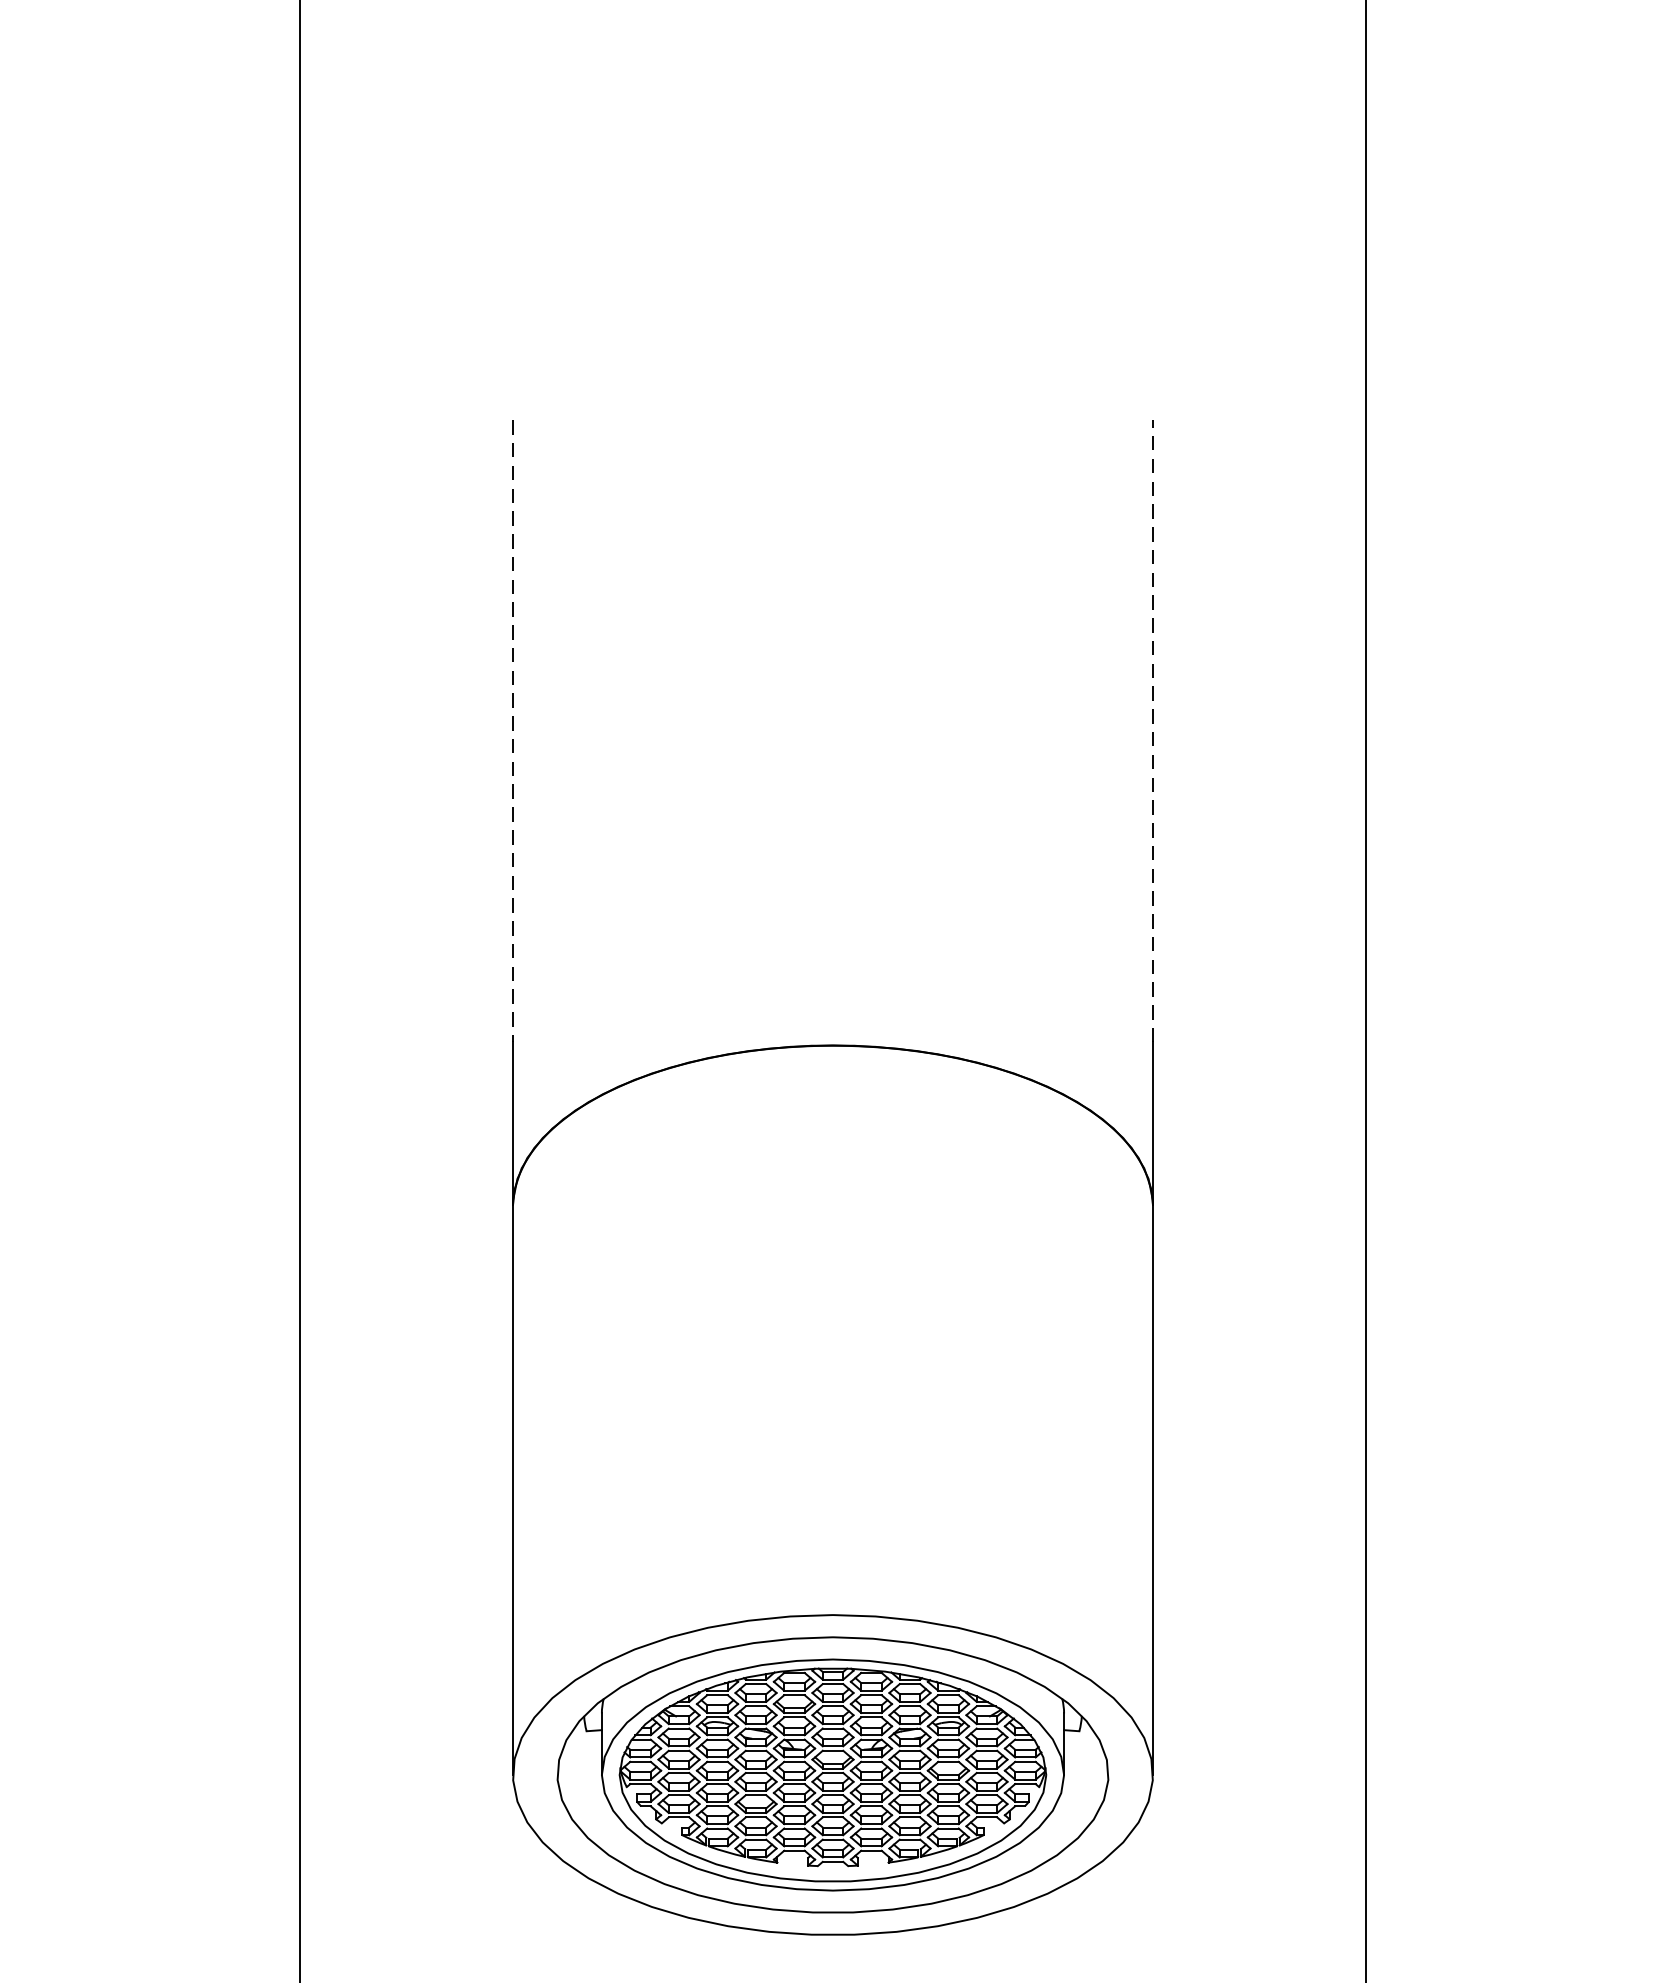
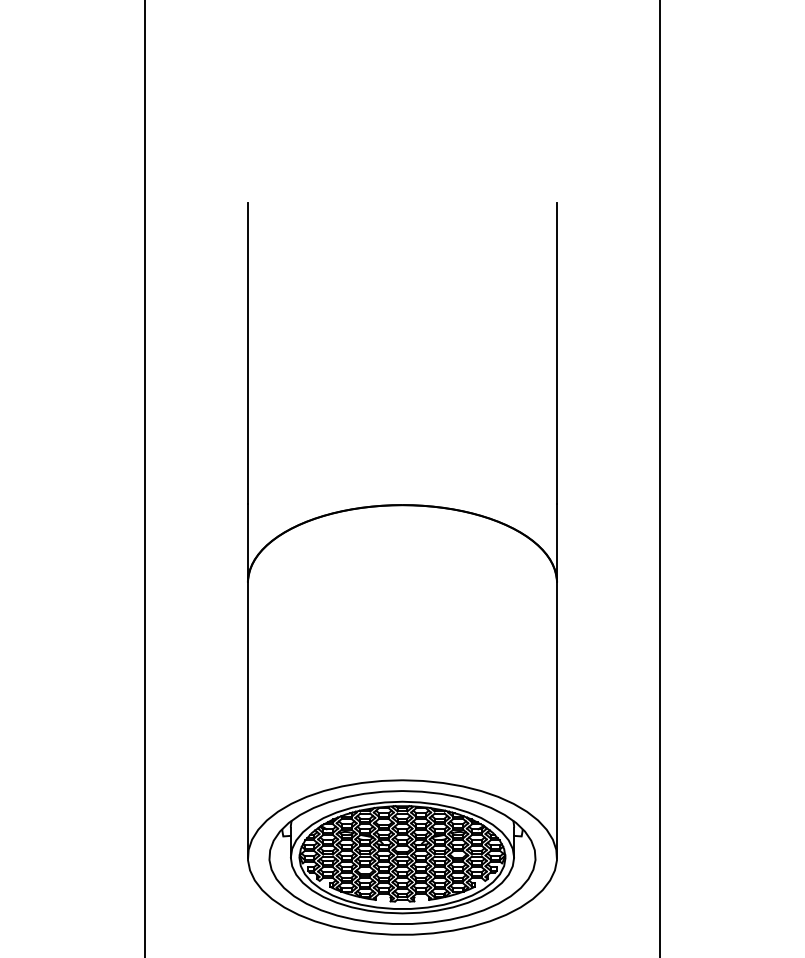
line: (1153, 729) -> (557, 352), dashed -> solid
line: (512, 731) -> (247, 353), dashed -> solid

